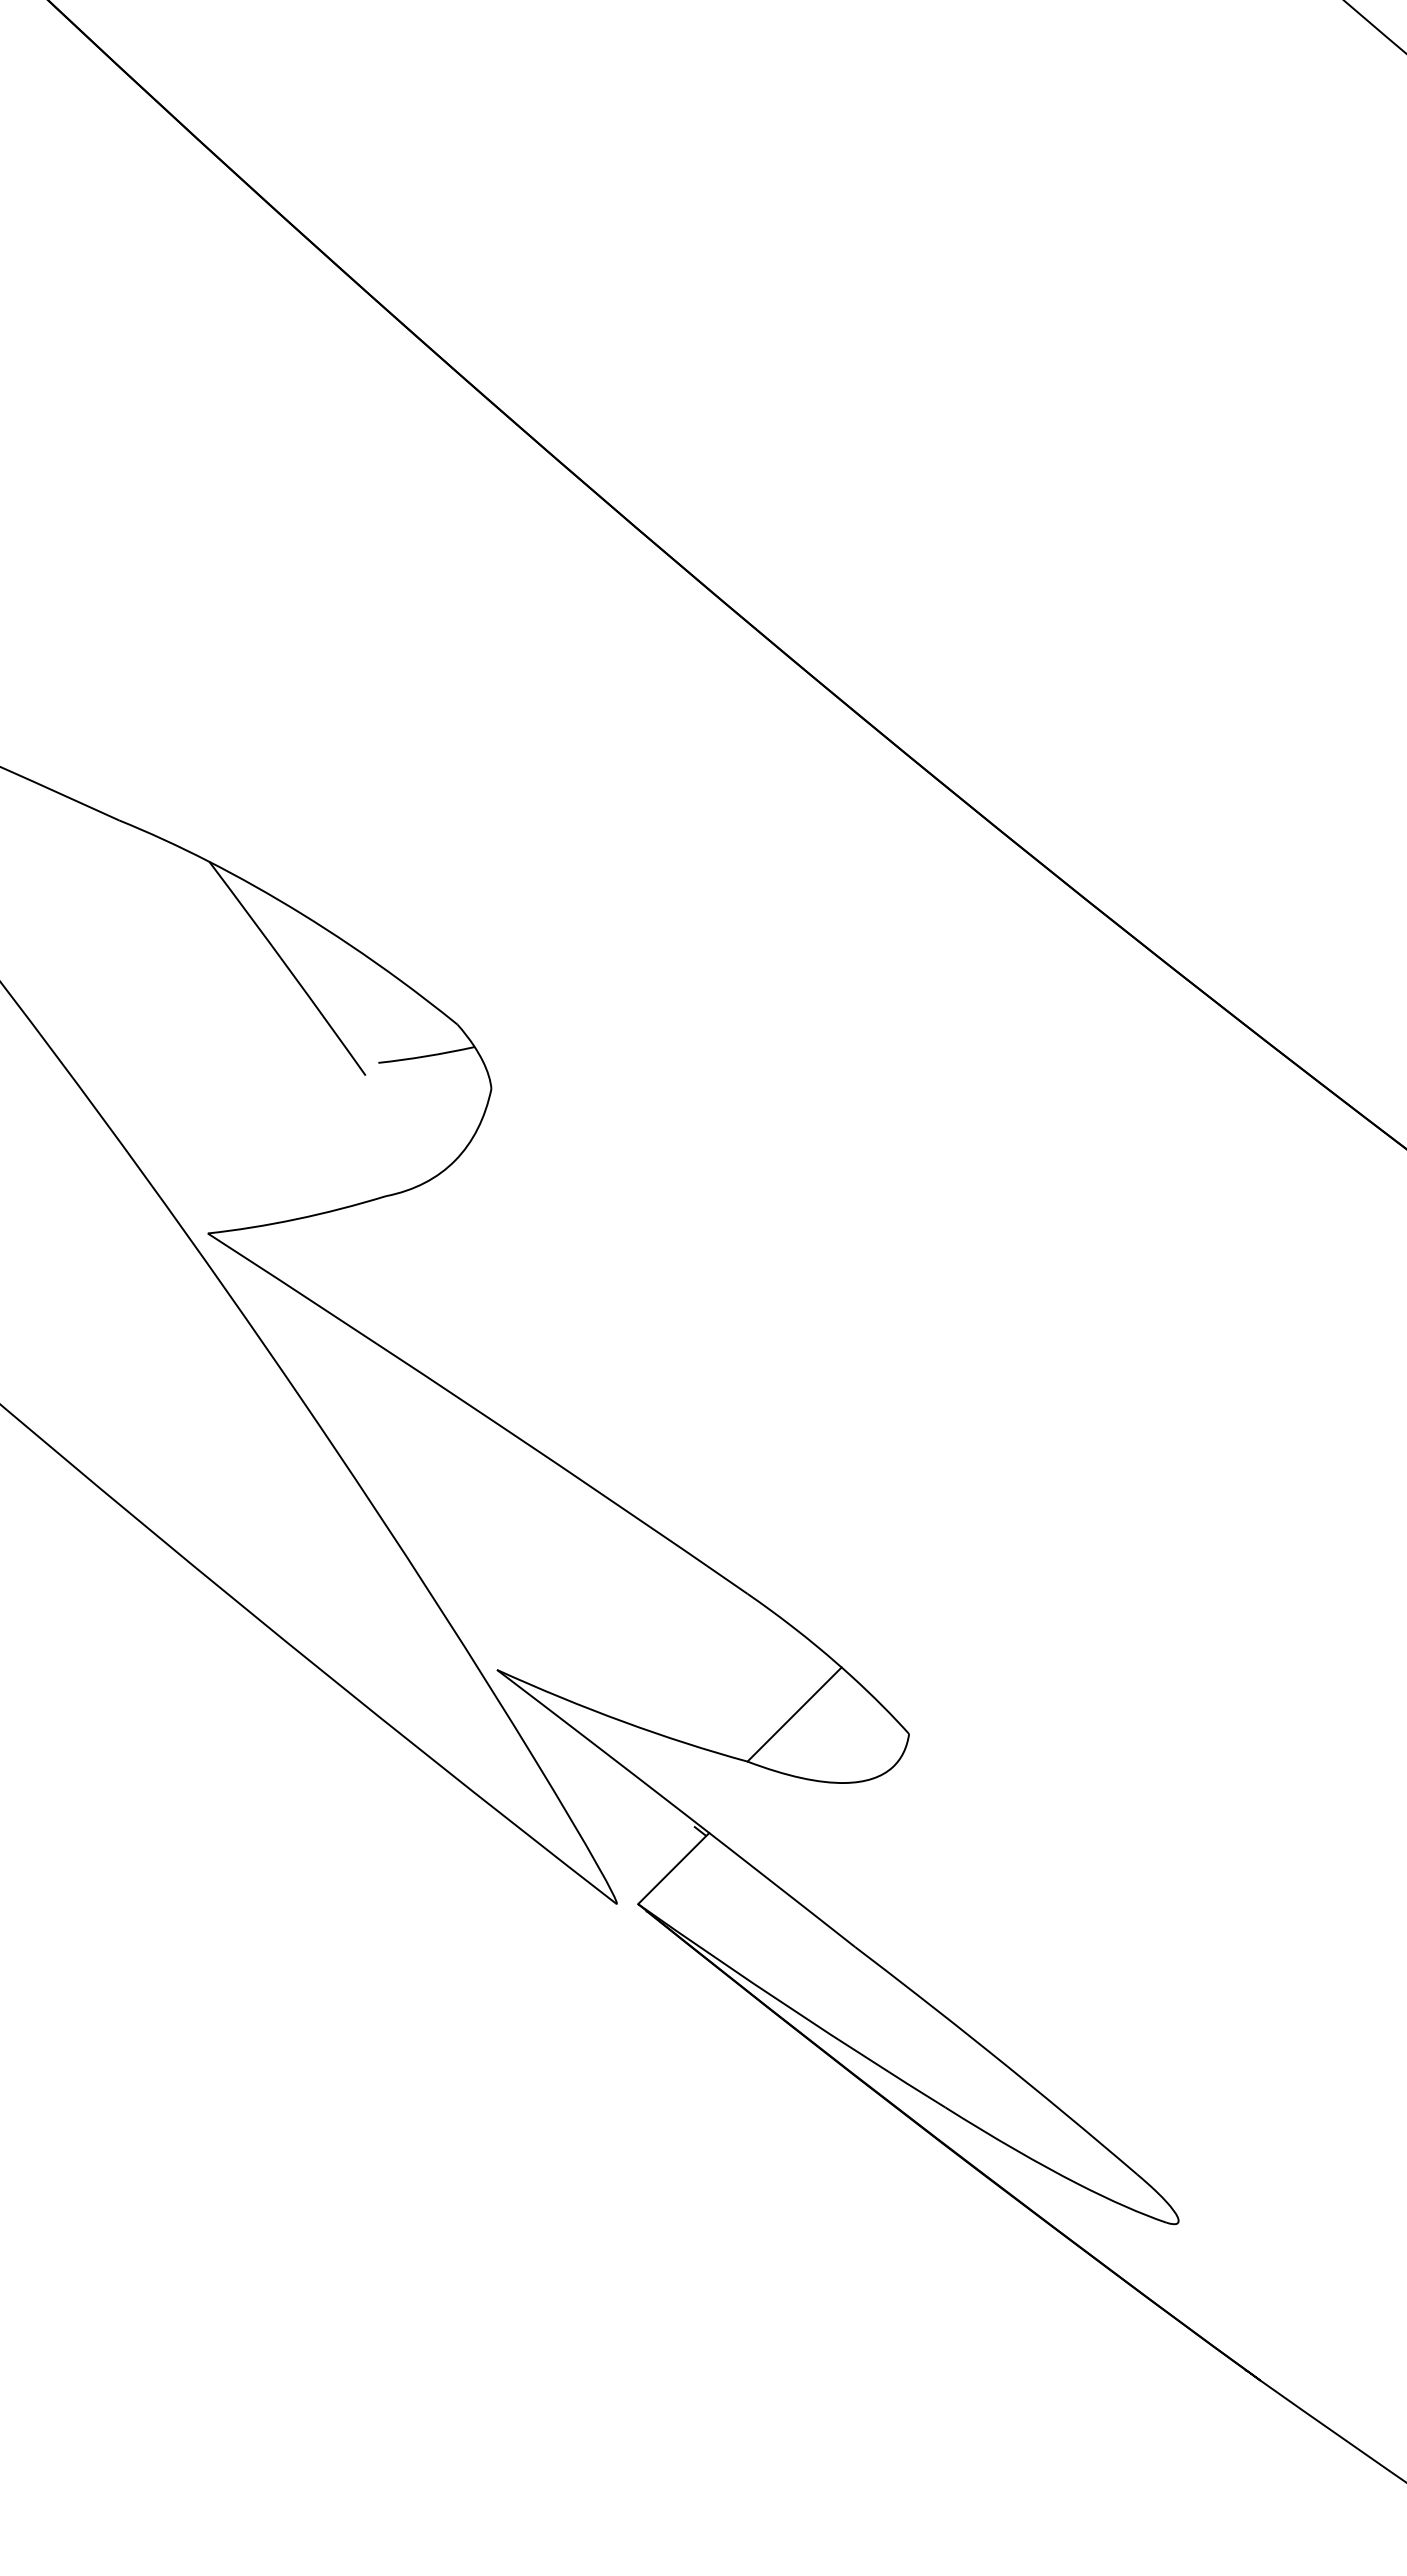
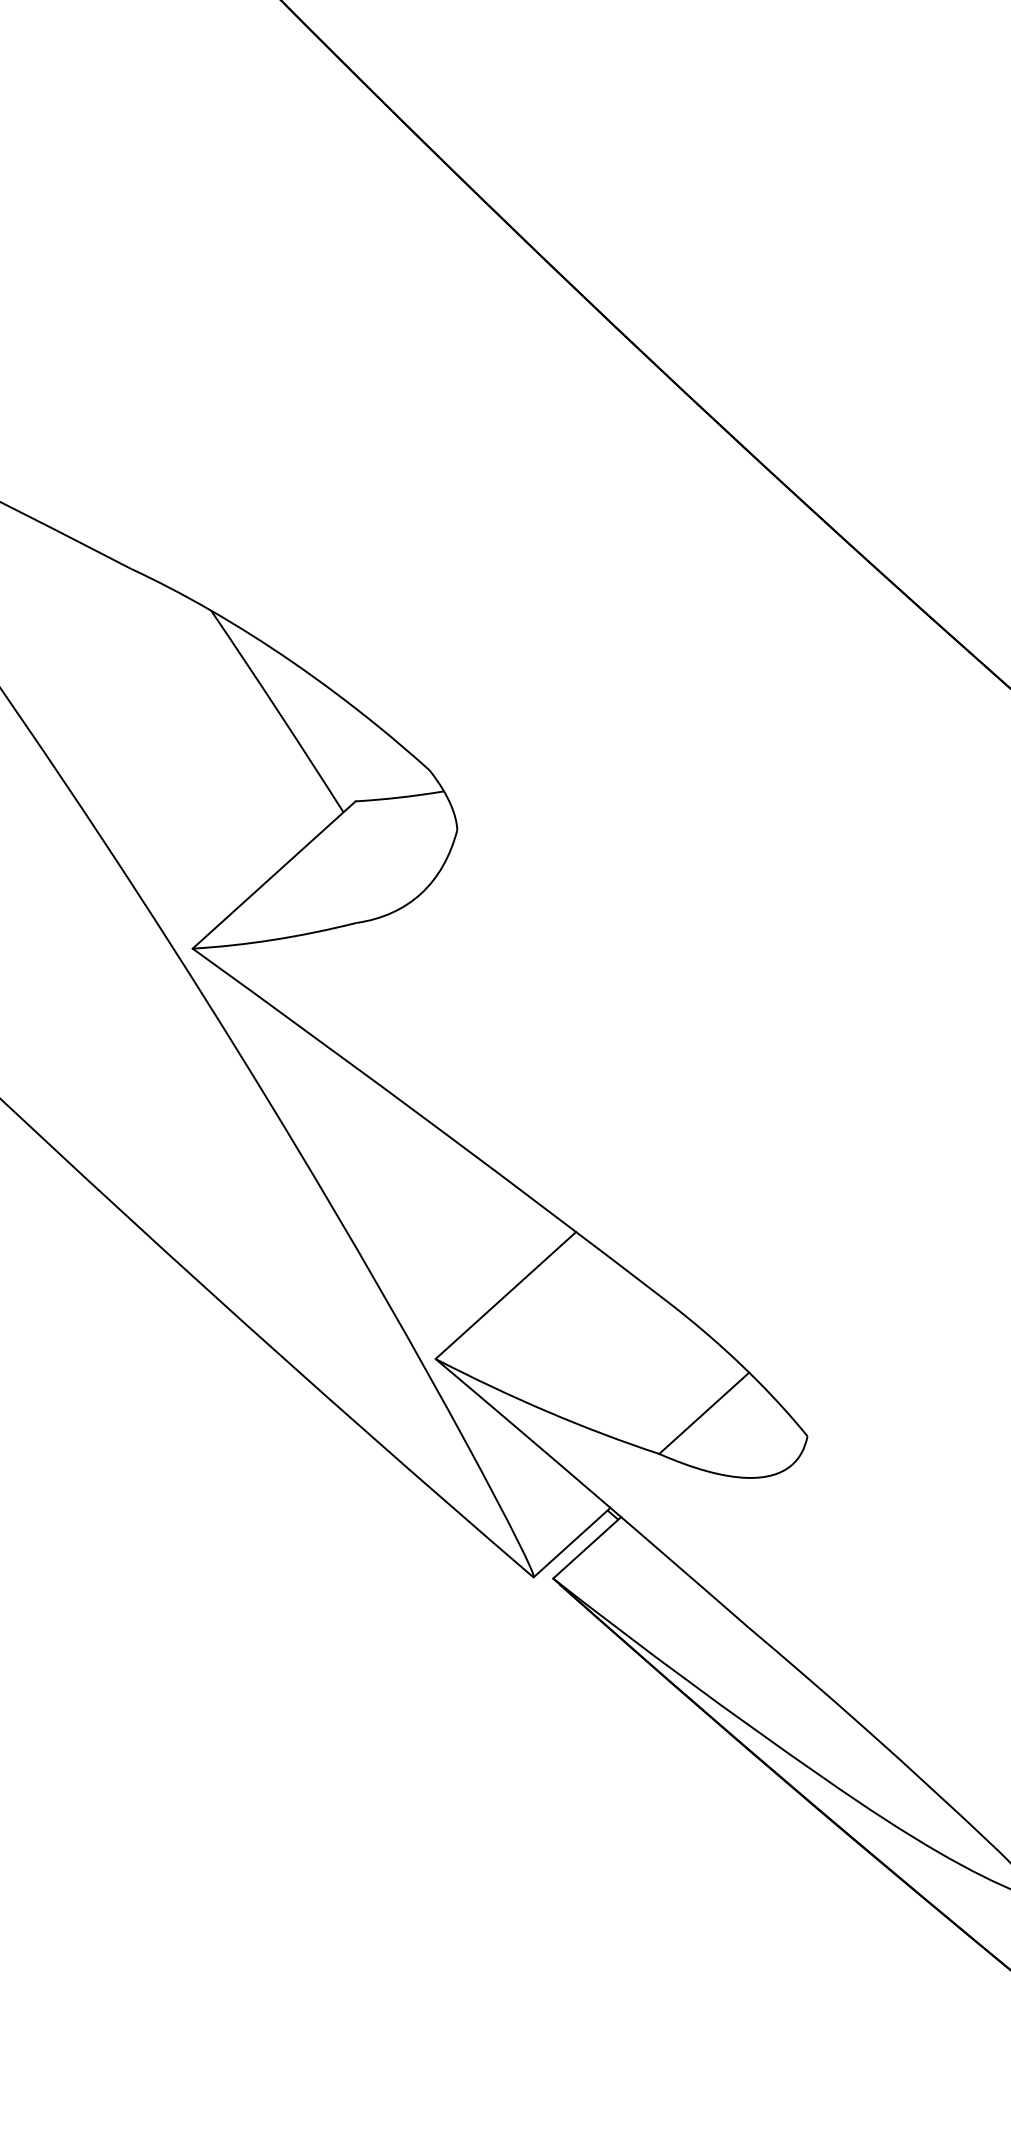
line: (292, 1147) -> (273, 874), added
line: (570, 1595) -> (505, 1294), added
line: (656, 1863) -> (571, 1542), added

